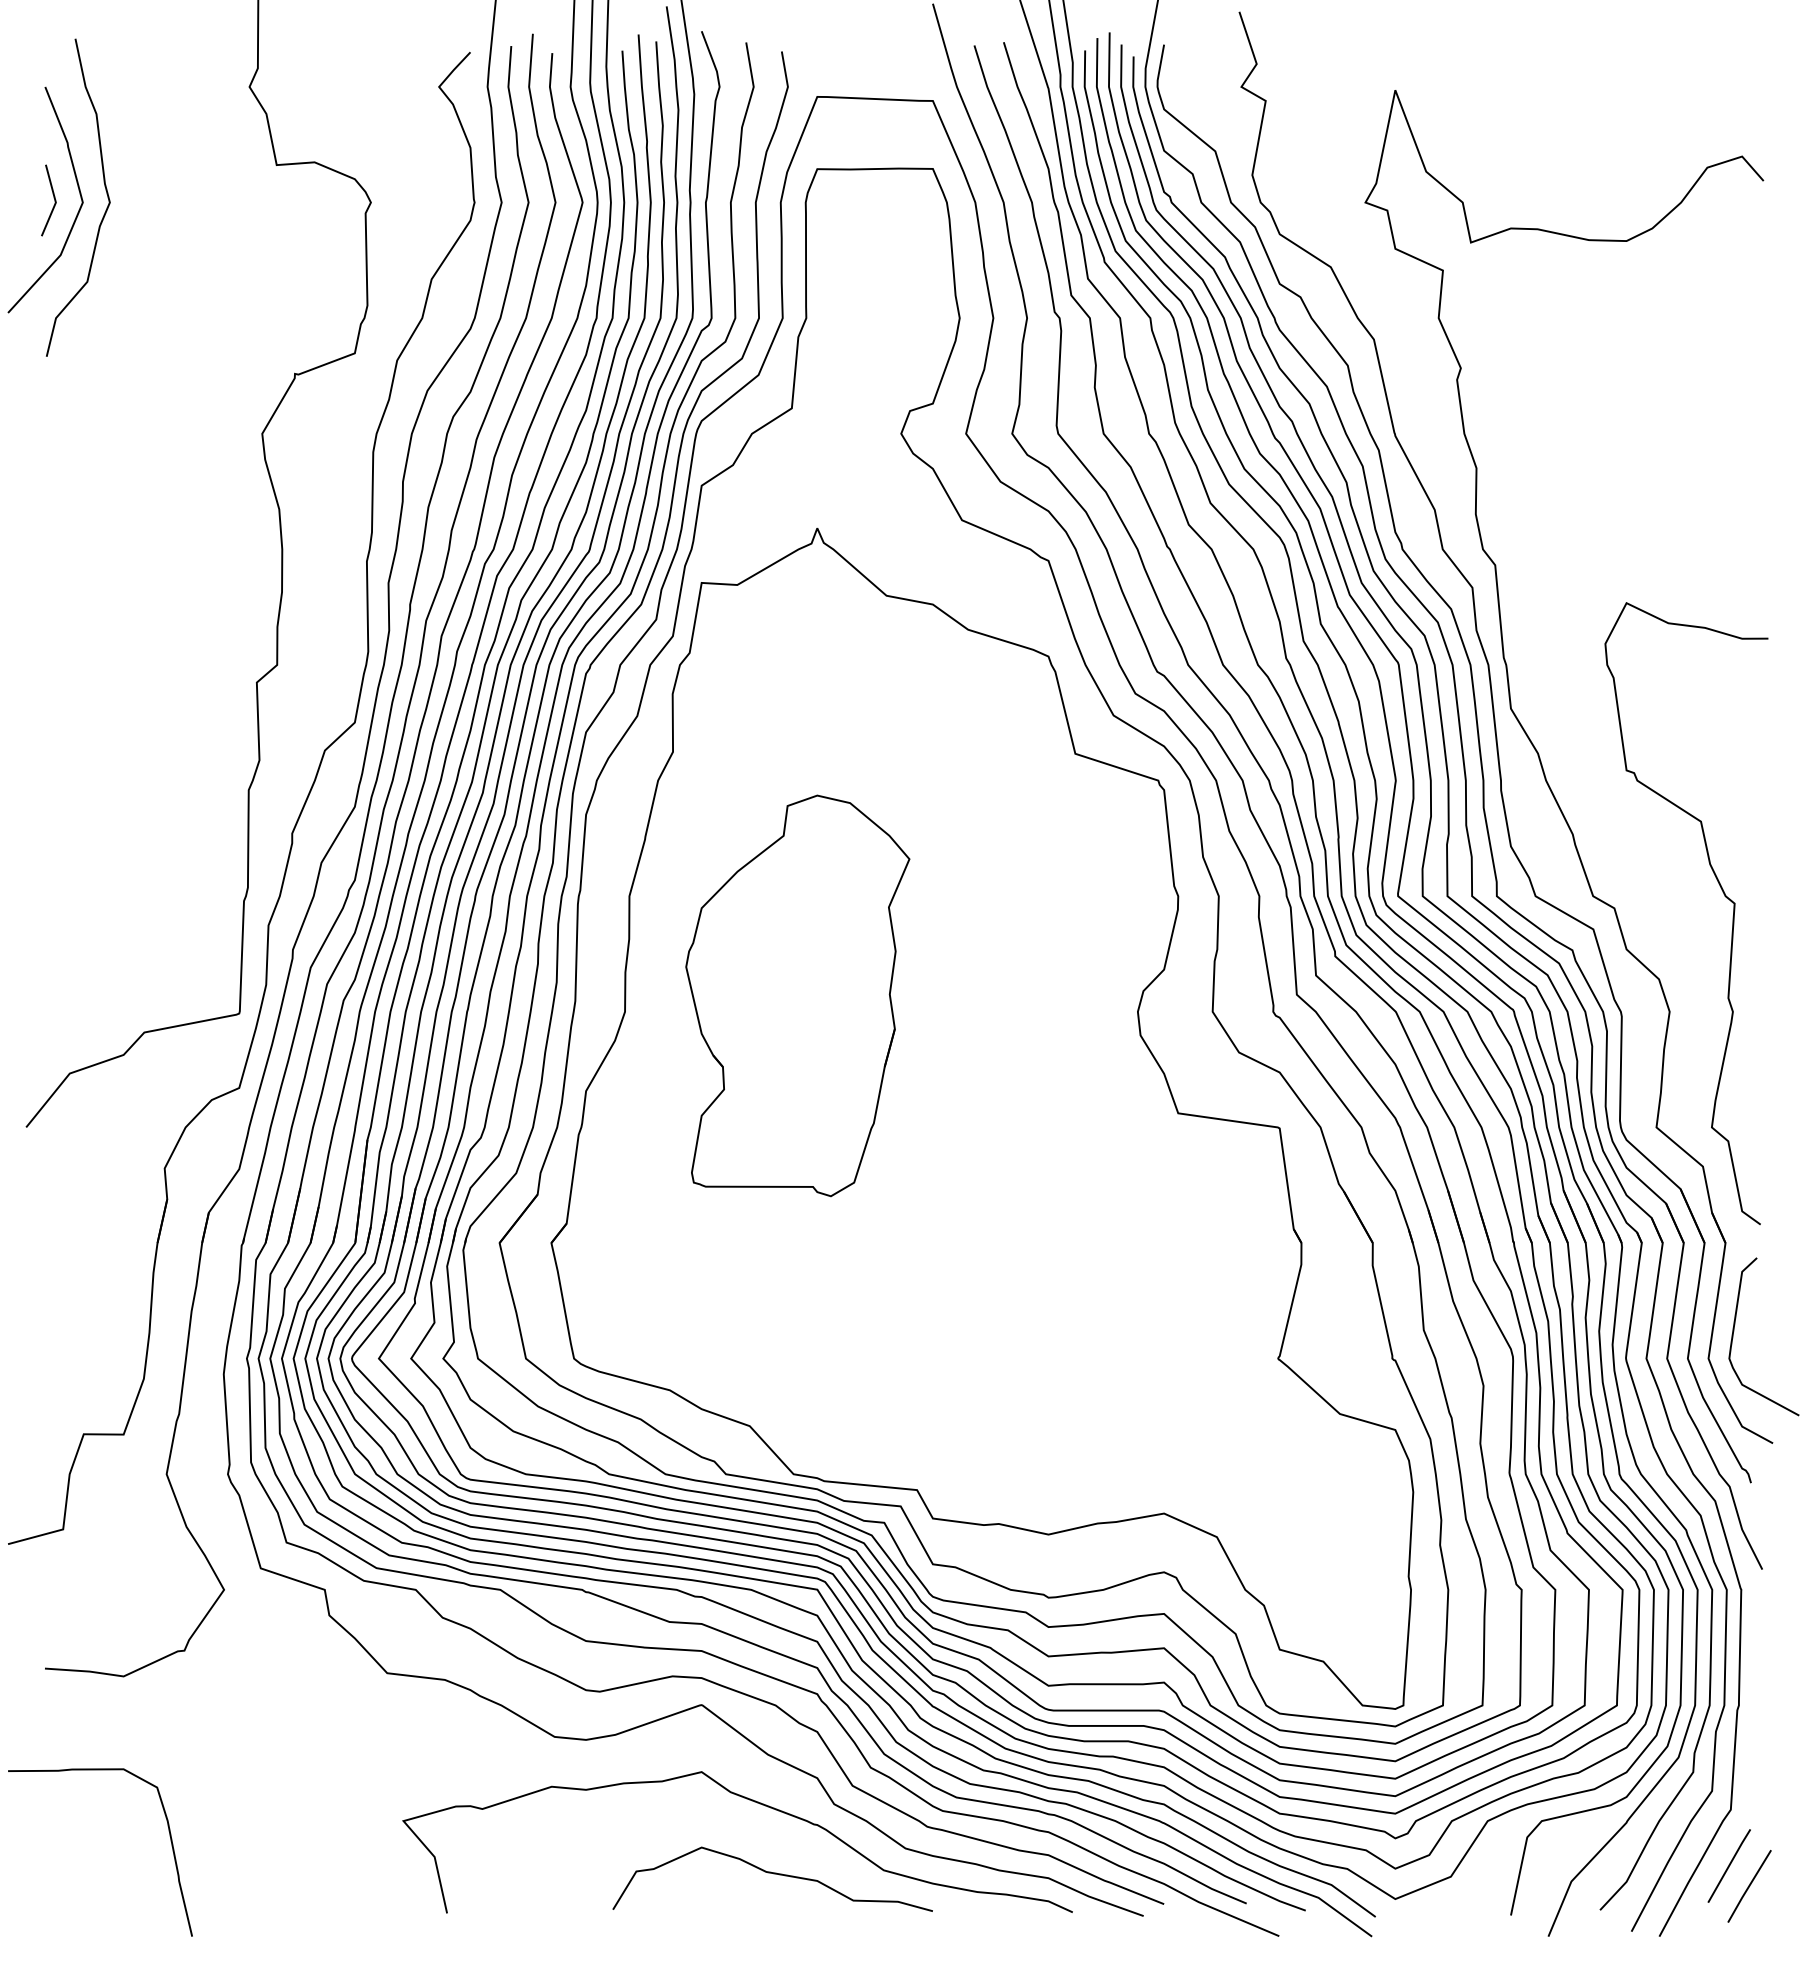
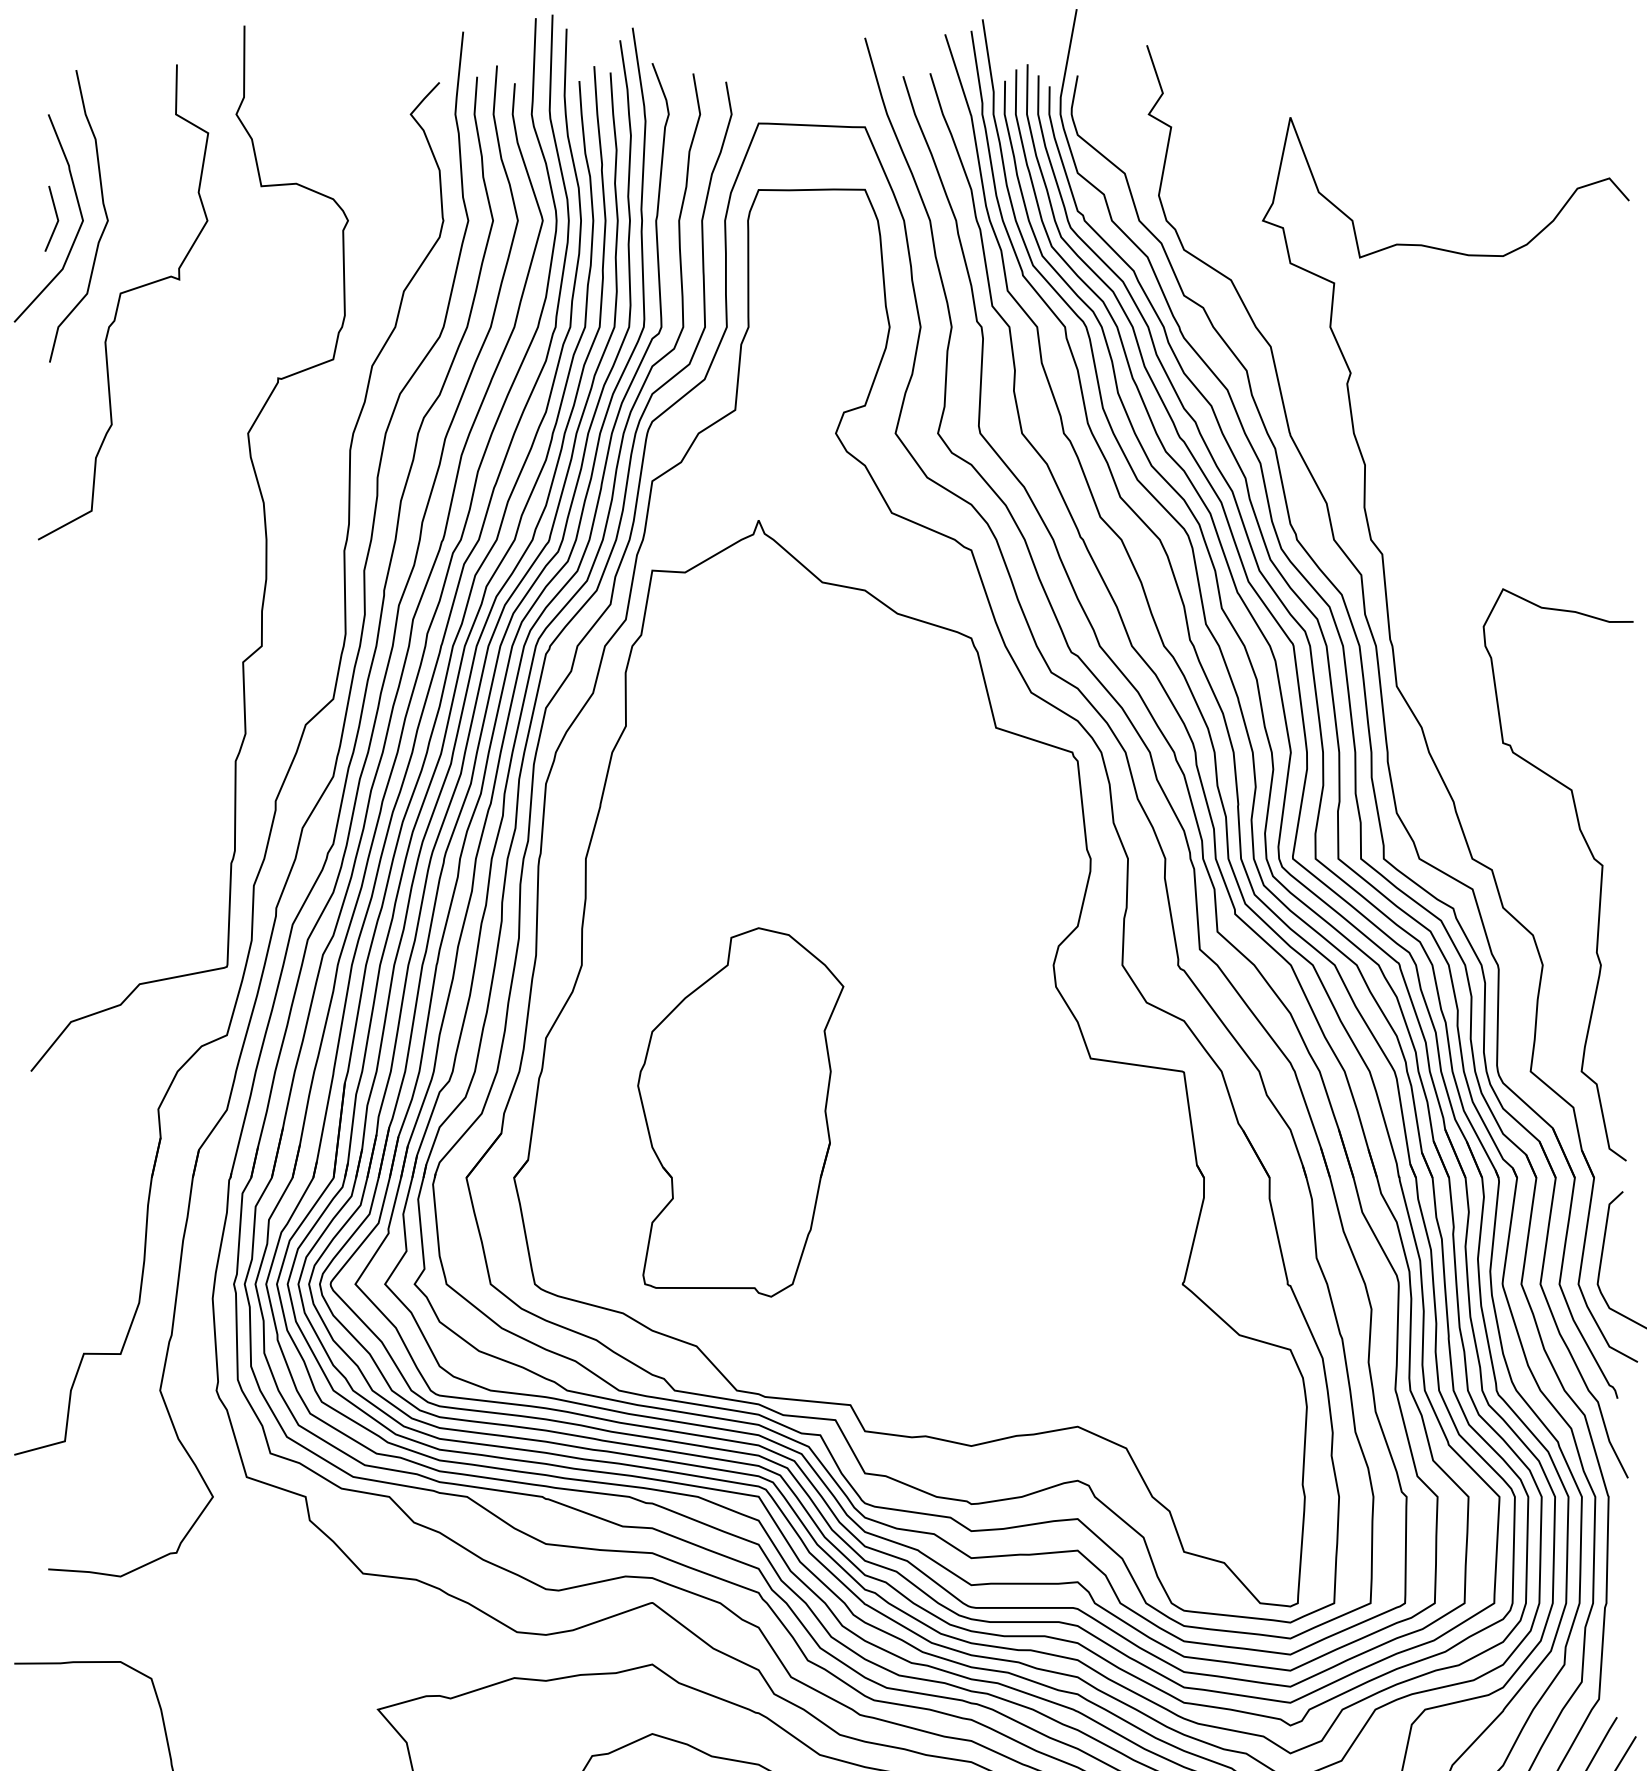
curve: (122, 290) -> (119, 301), added
part: (797, 995) -> (740, 1112), moved

